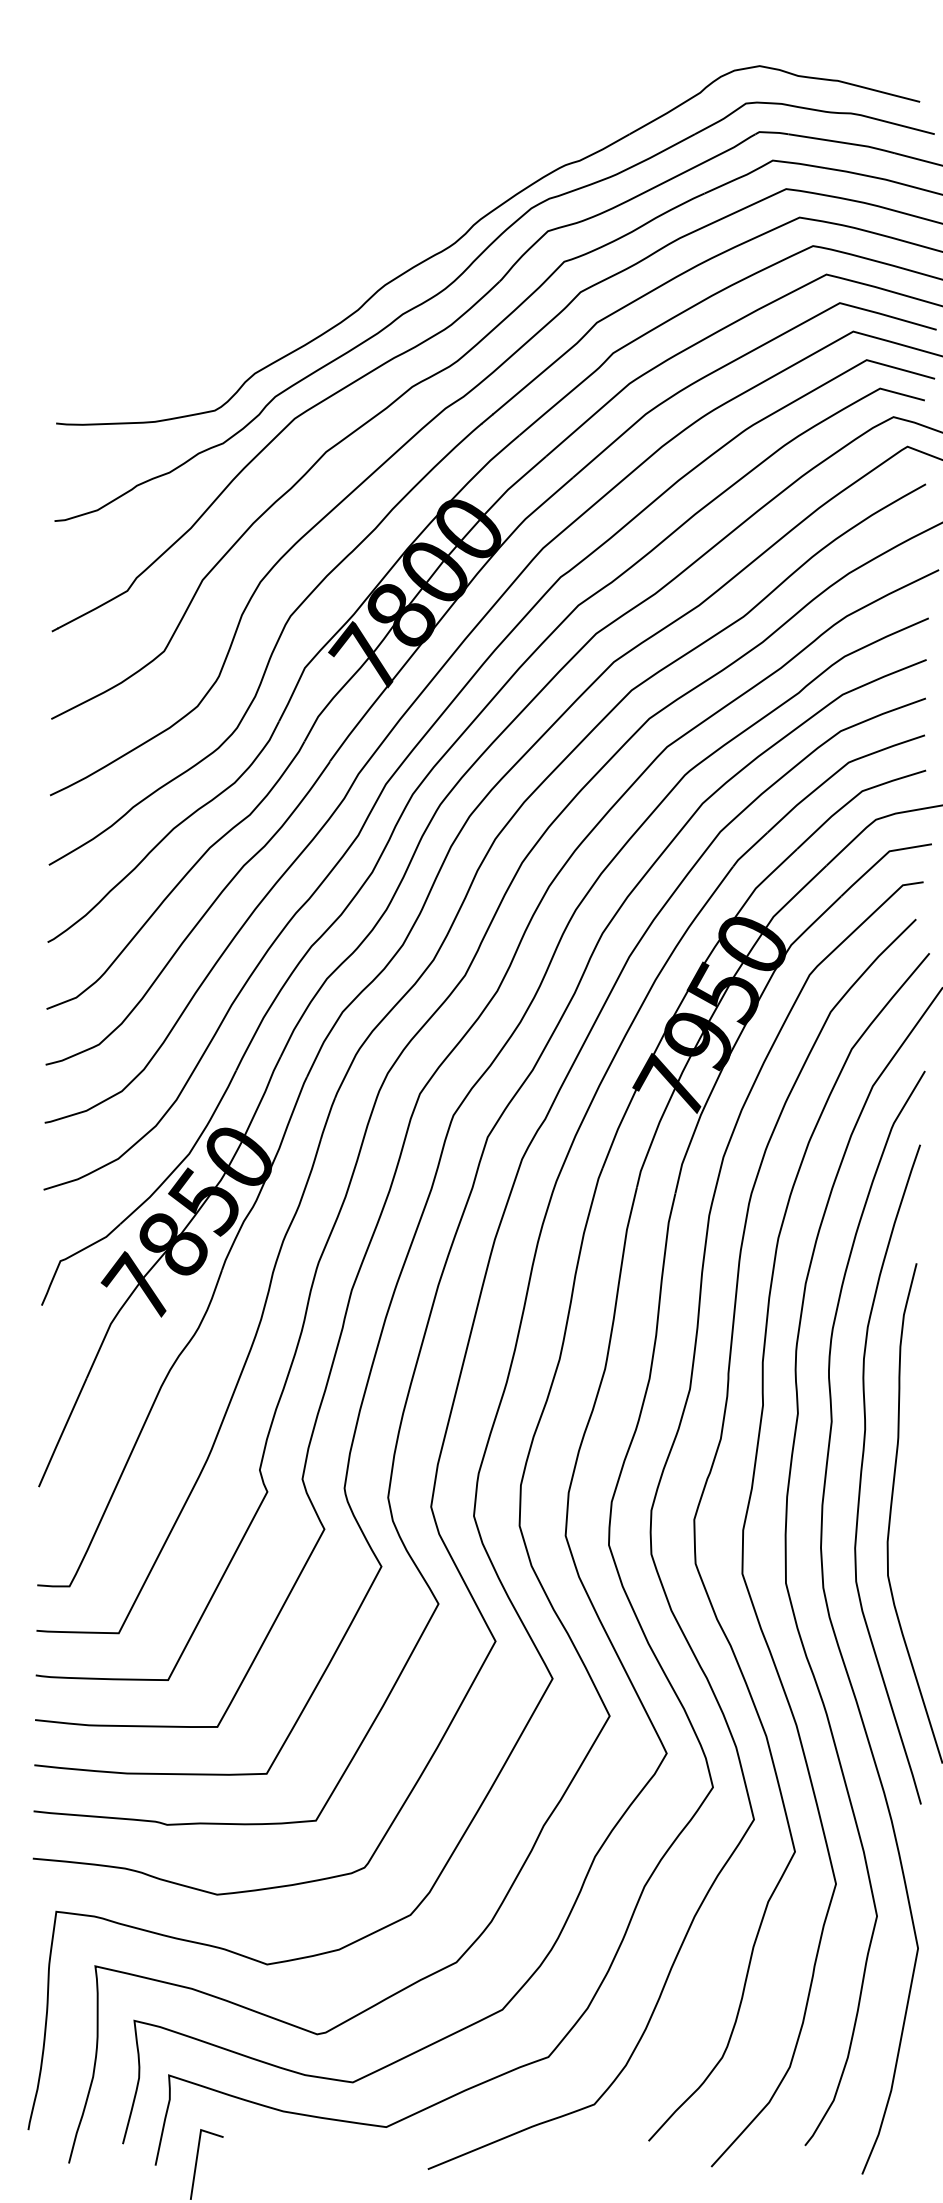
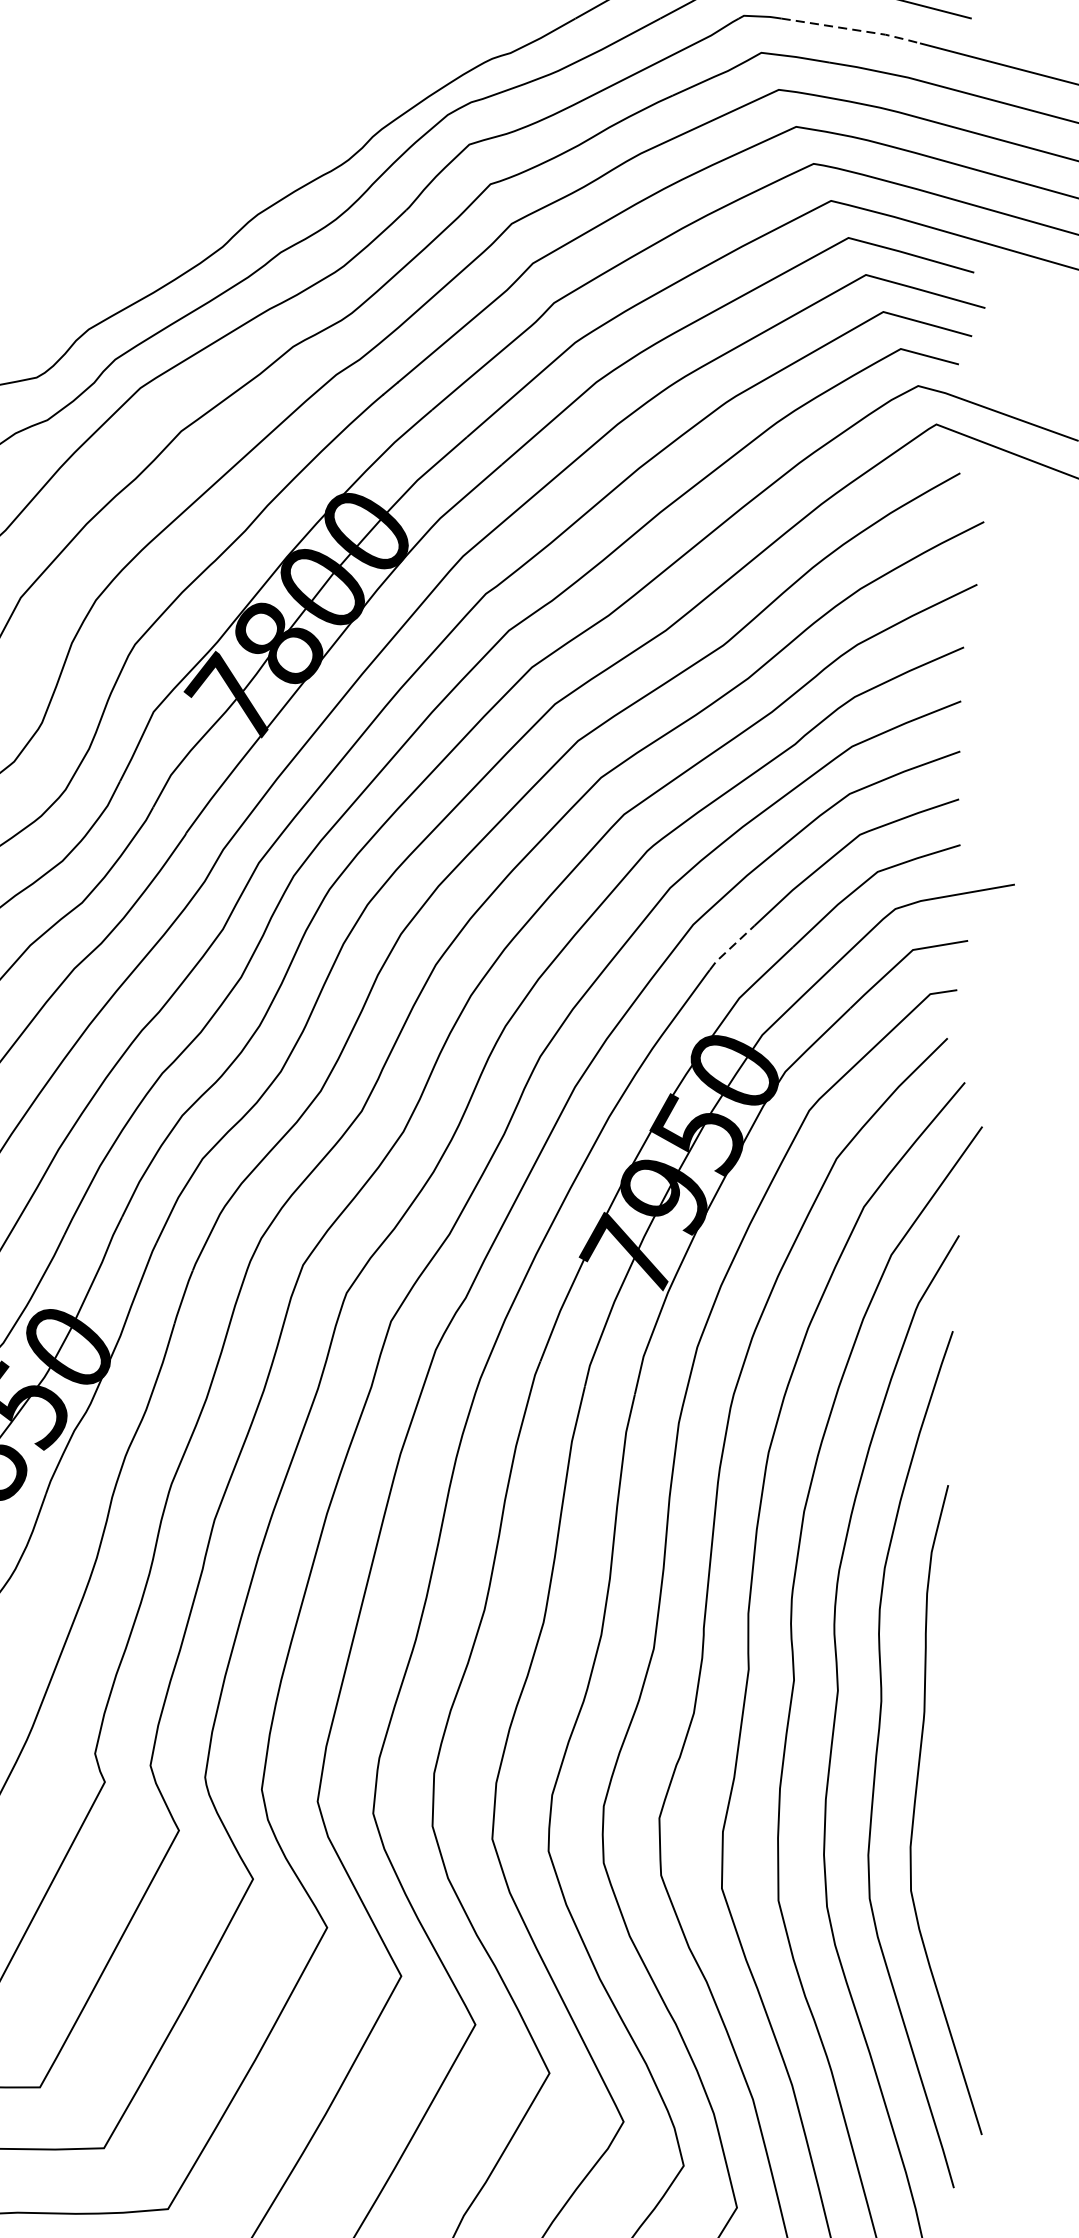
line: (843, 142) -> (853, 29), solid -> dashed
line: (749, 849) -> (731, 947), solid -> dashed

